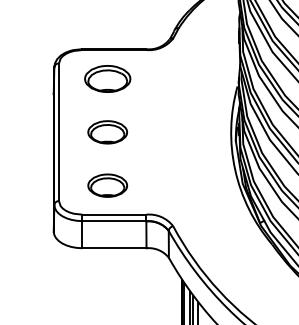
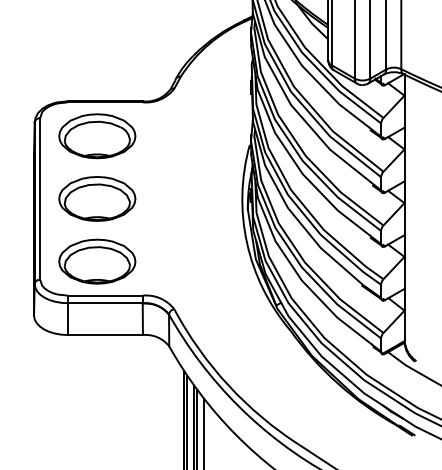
part: (107, 79) -> (97, 136), size x1.43
part: (107, 131) -> (97, 198), size x1.67
part: (107, 185) -> (97, 261), size x1.67

